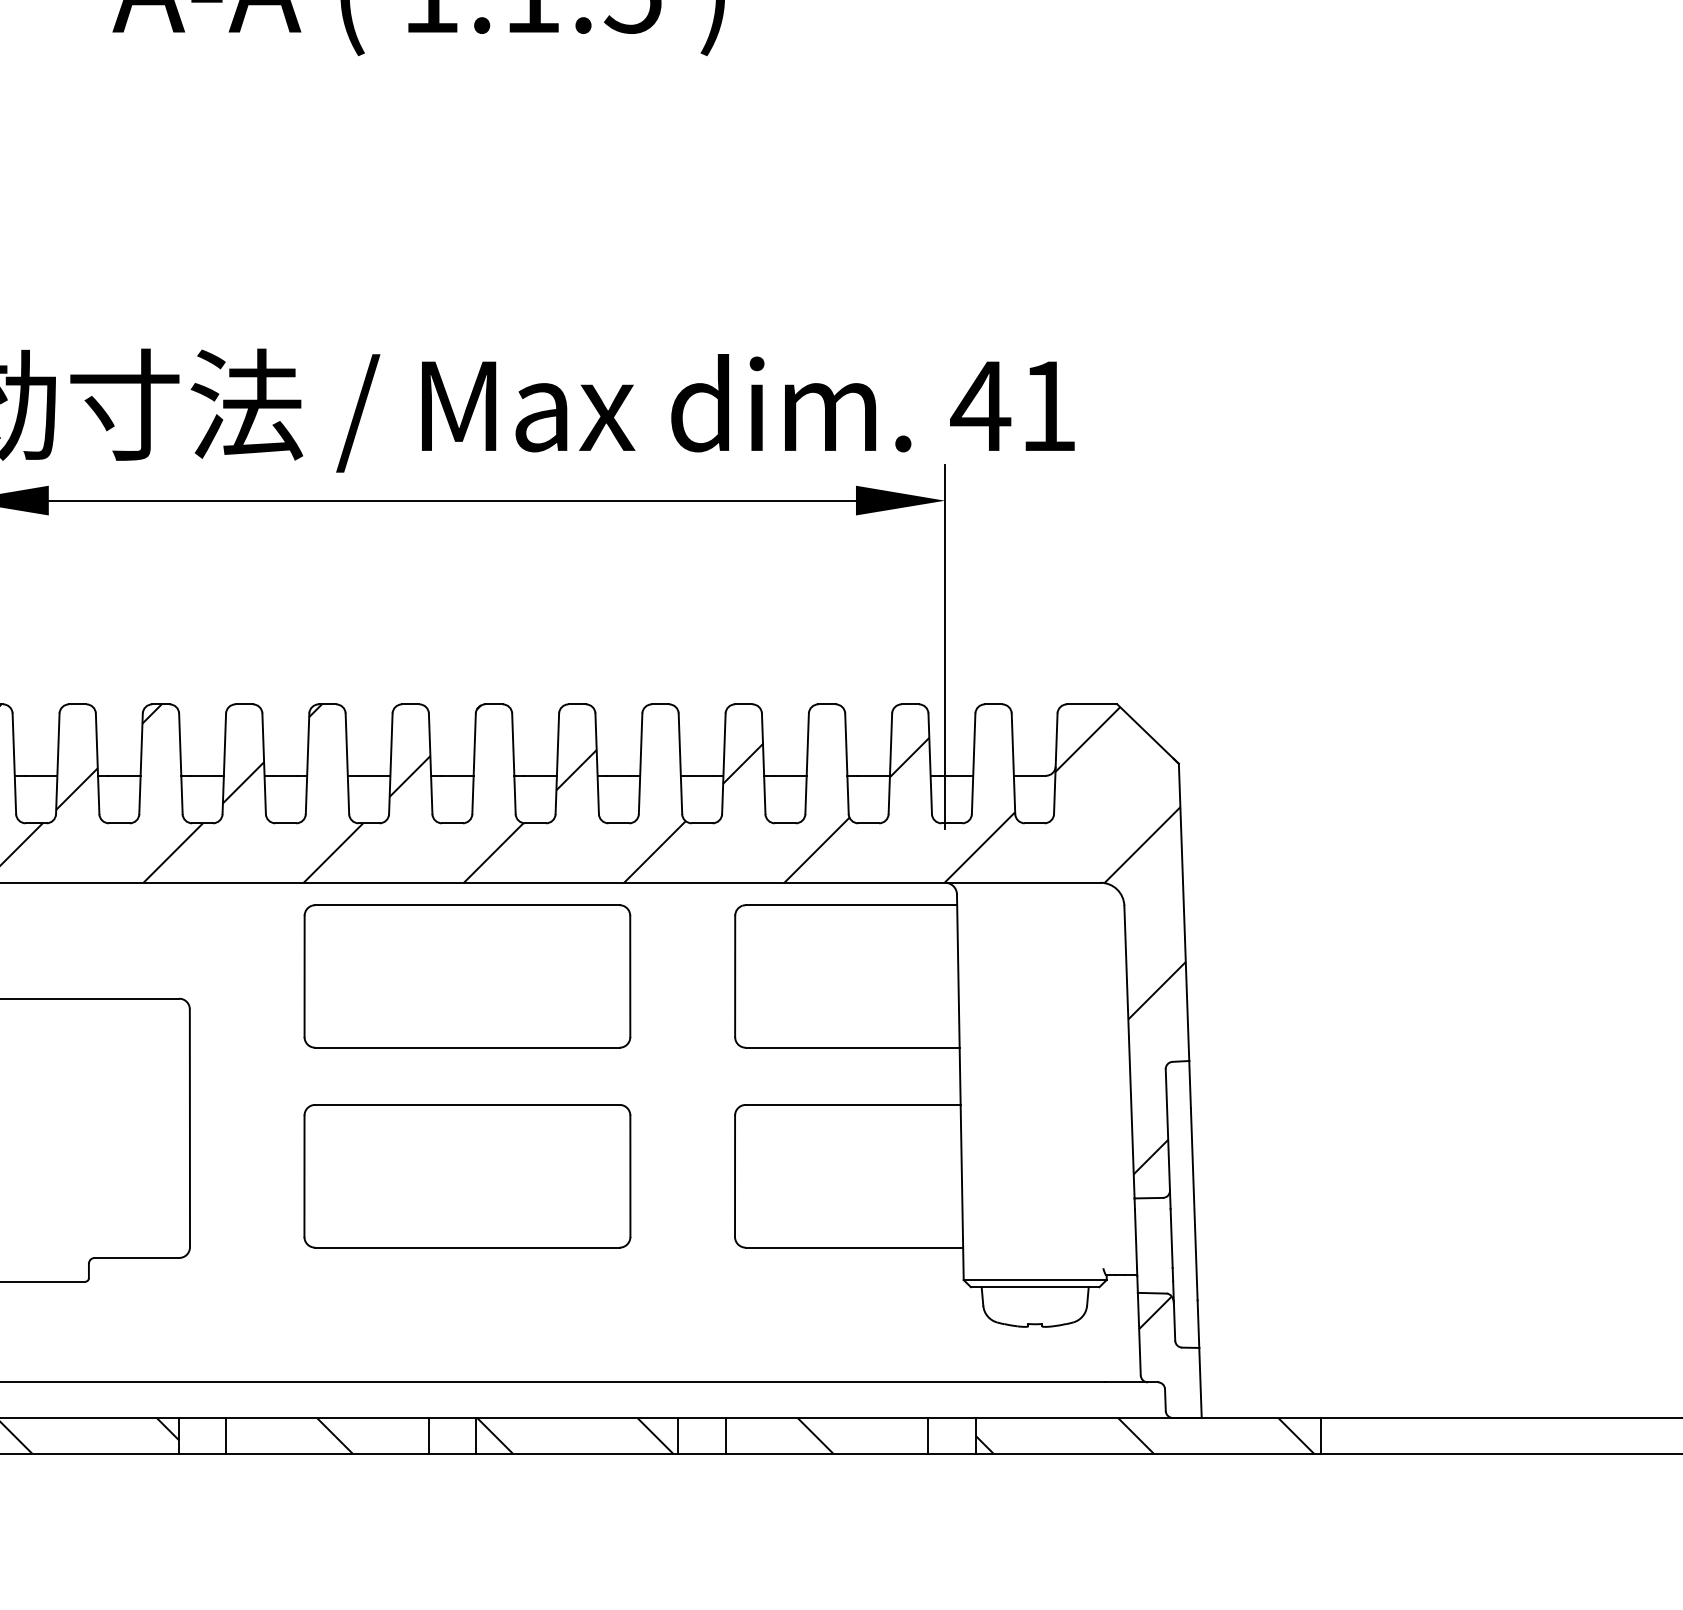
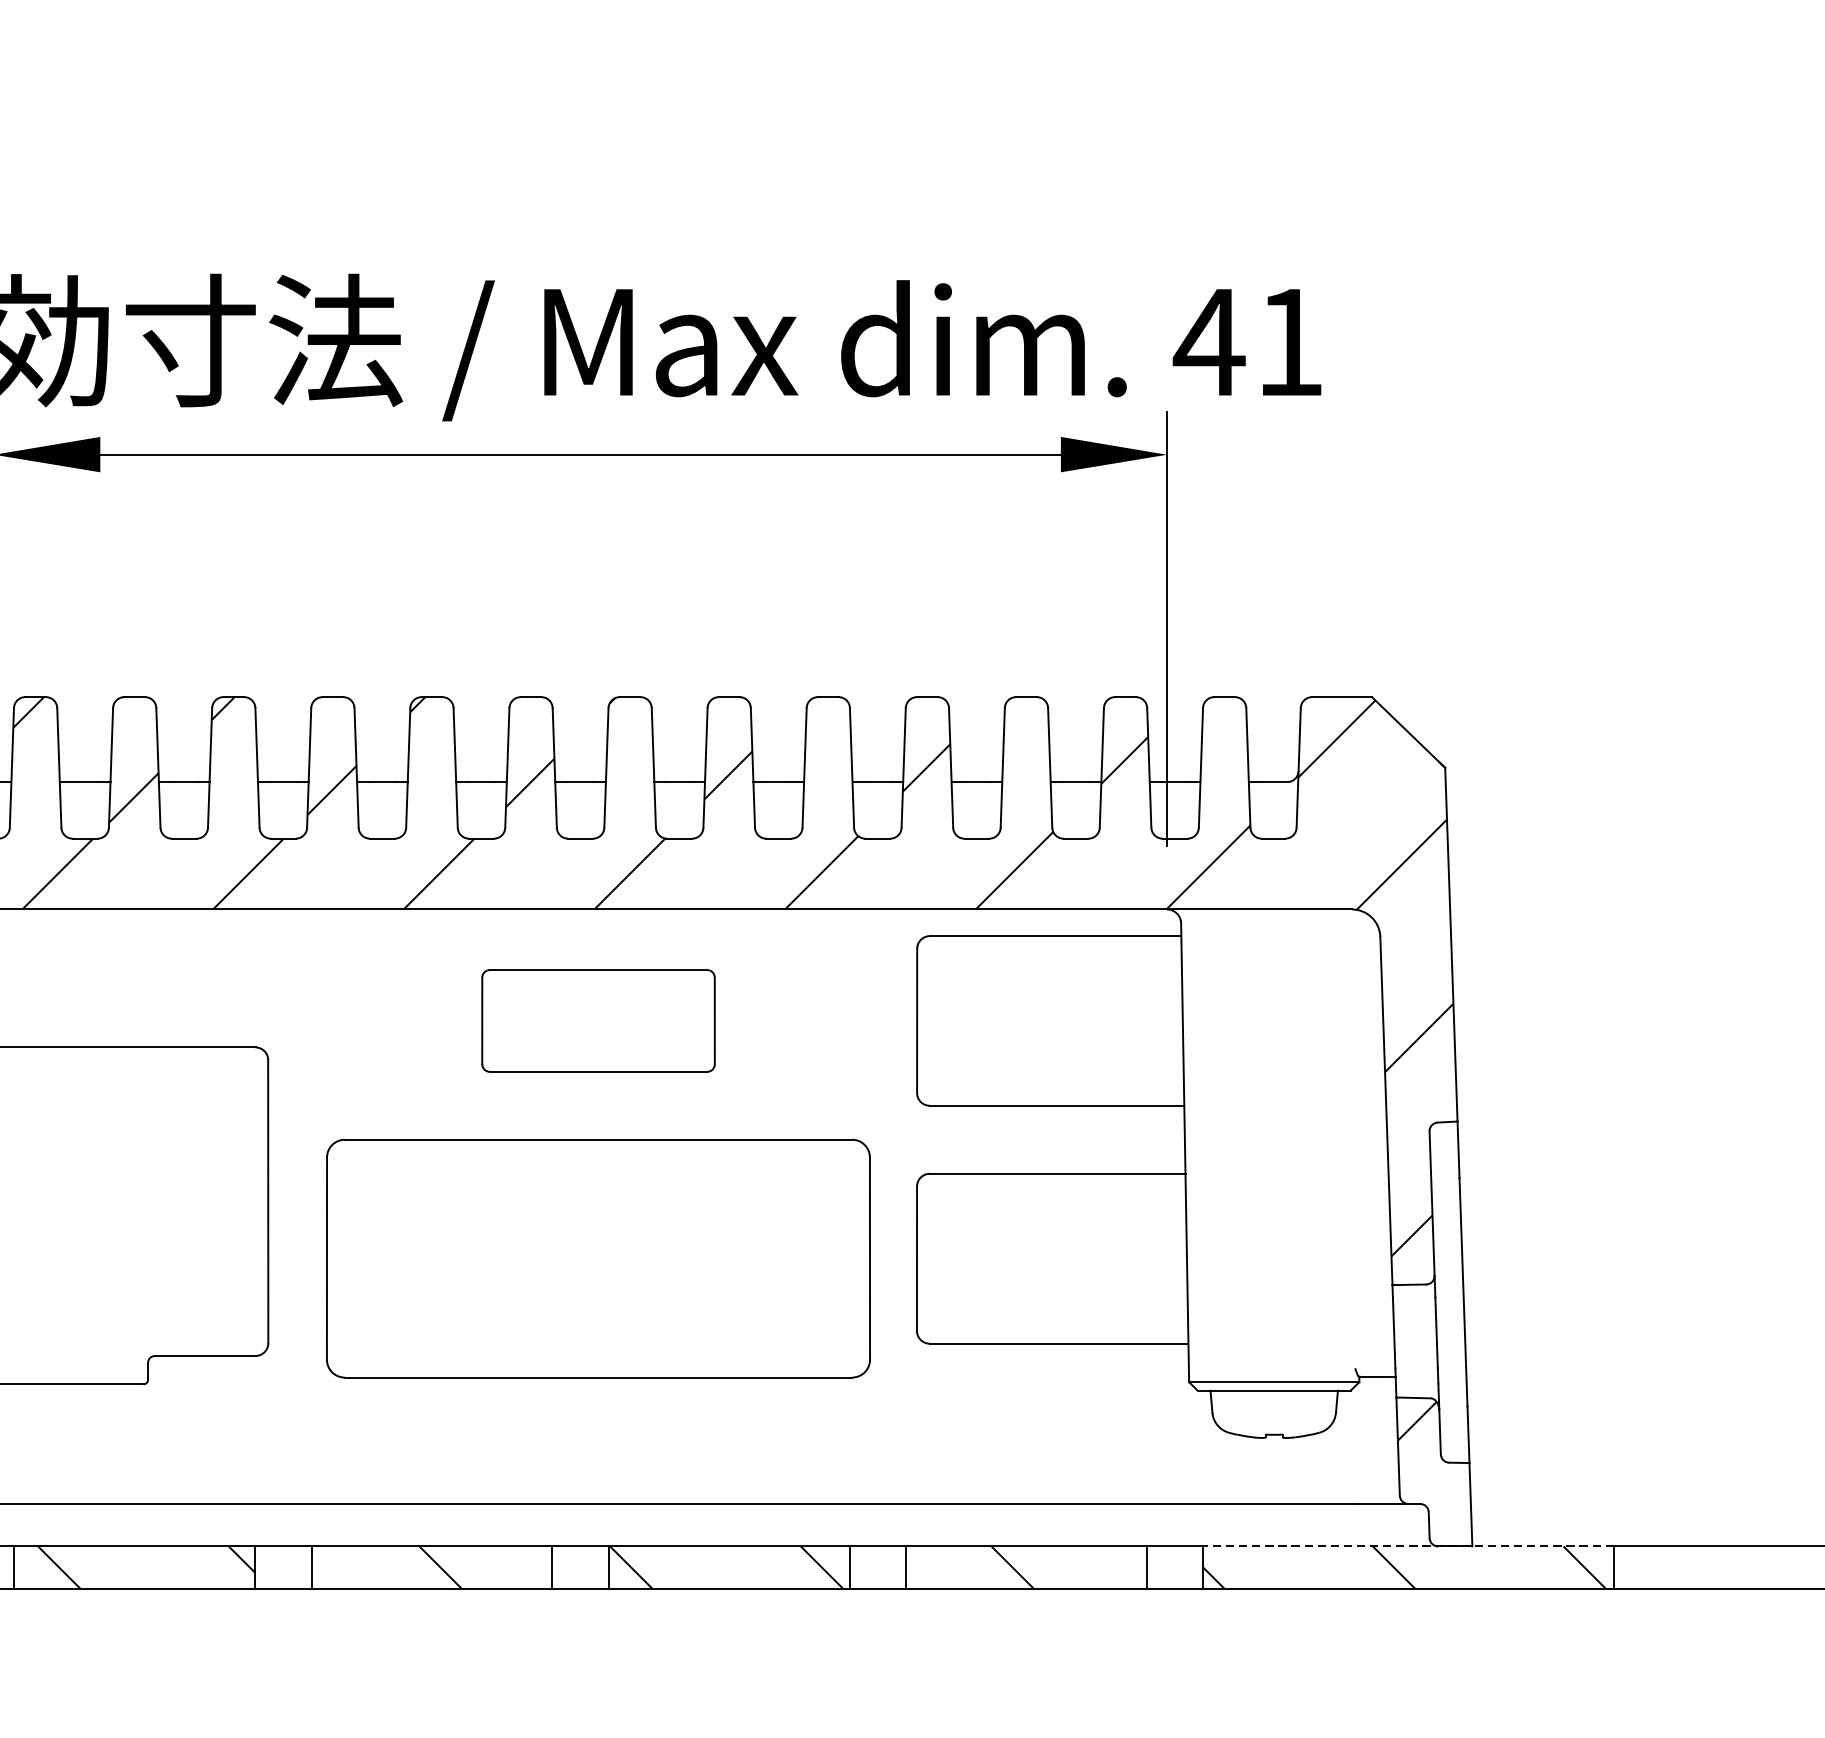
part: (467, 976) -> (598, 1020), size x0.6
part: (467, 1176) -> (598, 1259), size x1.4
line: (1147, 1418) -> (1407, 1547), solid -> dashed

